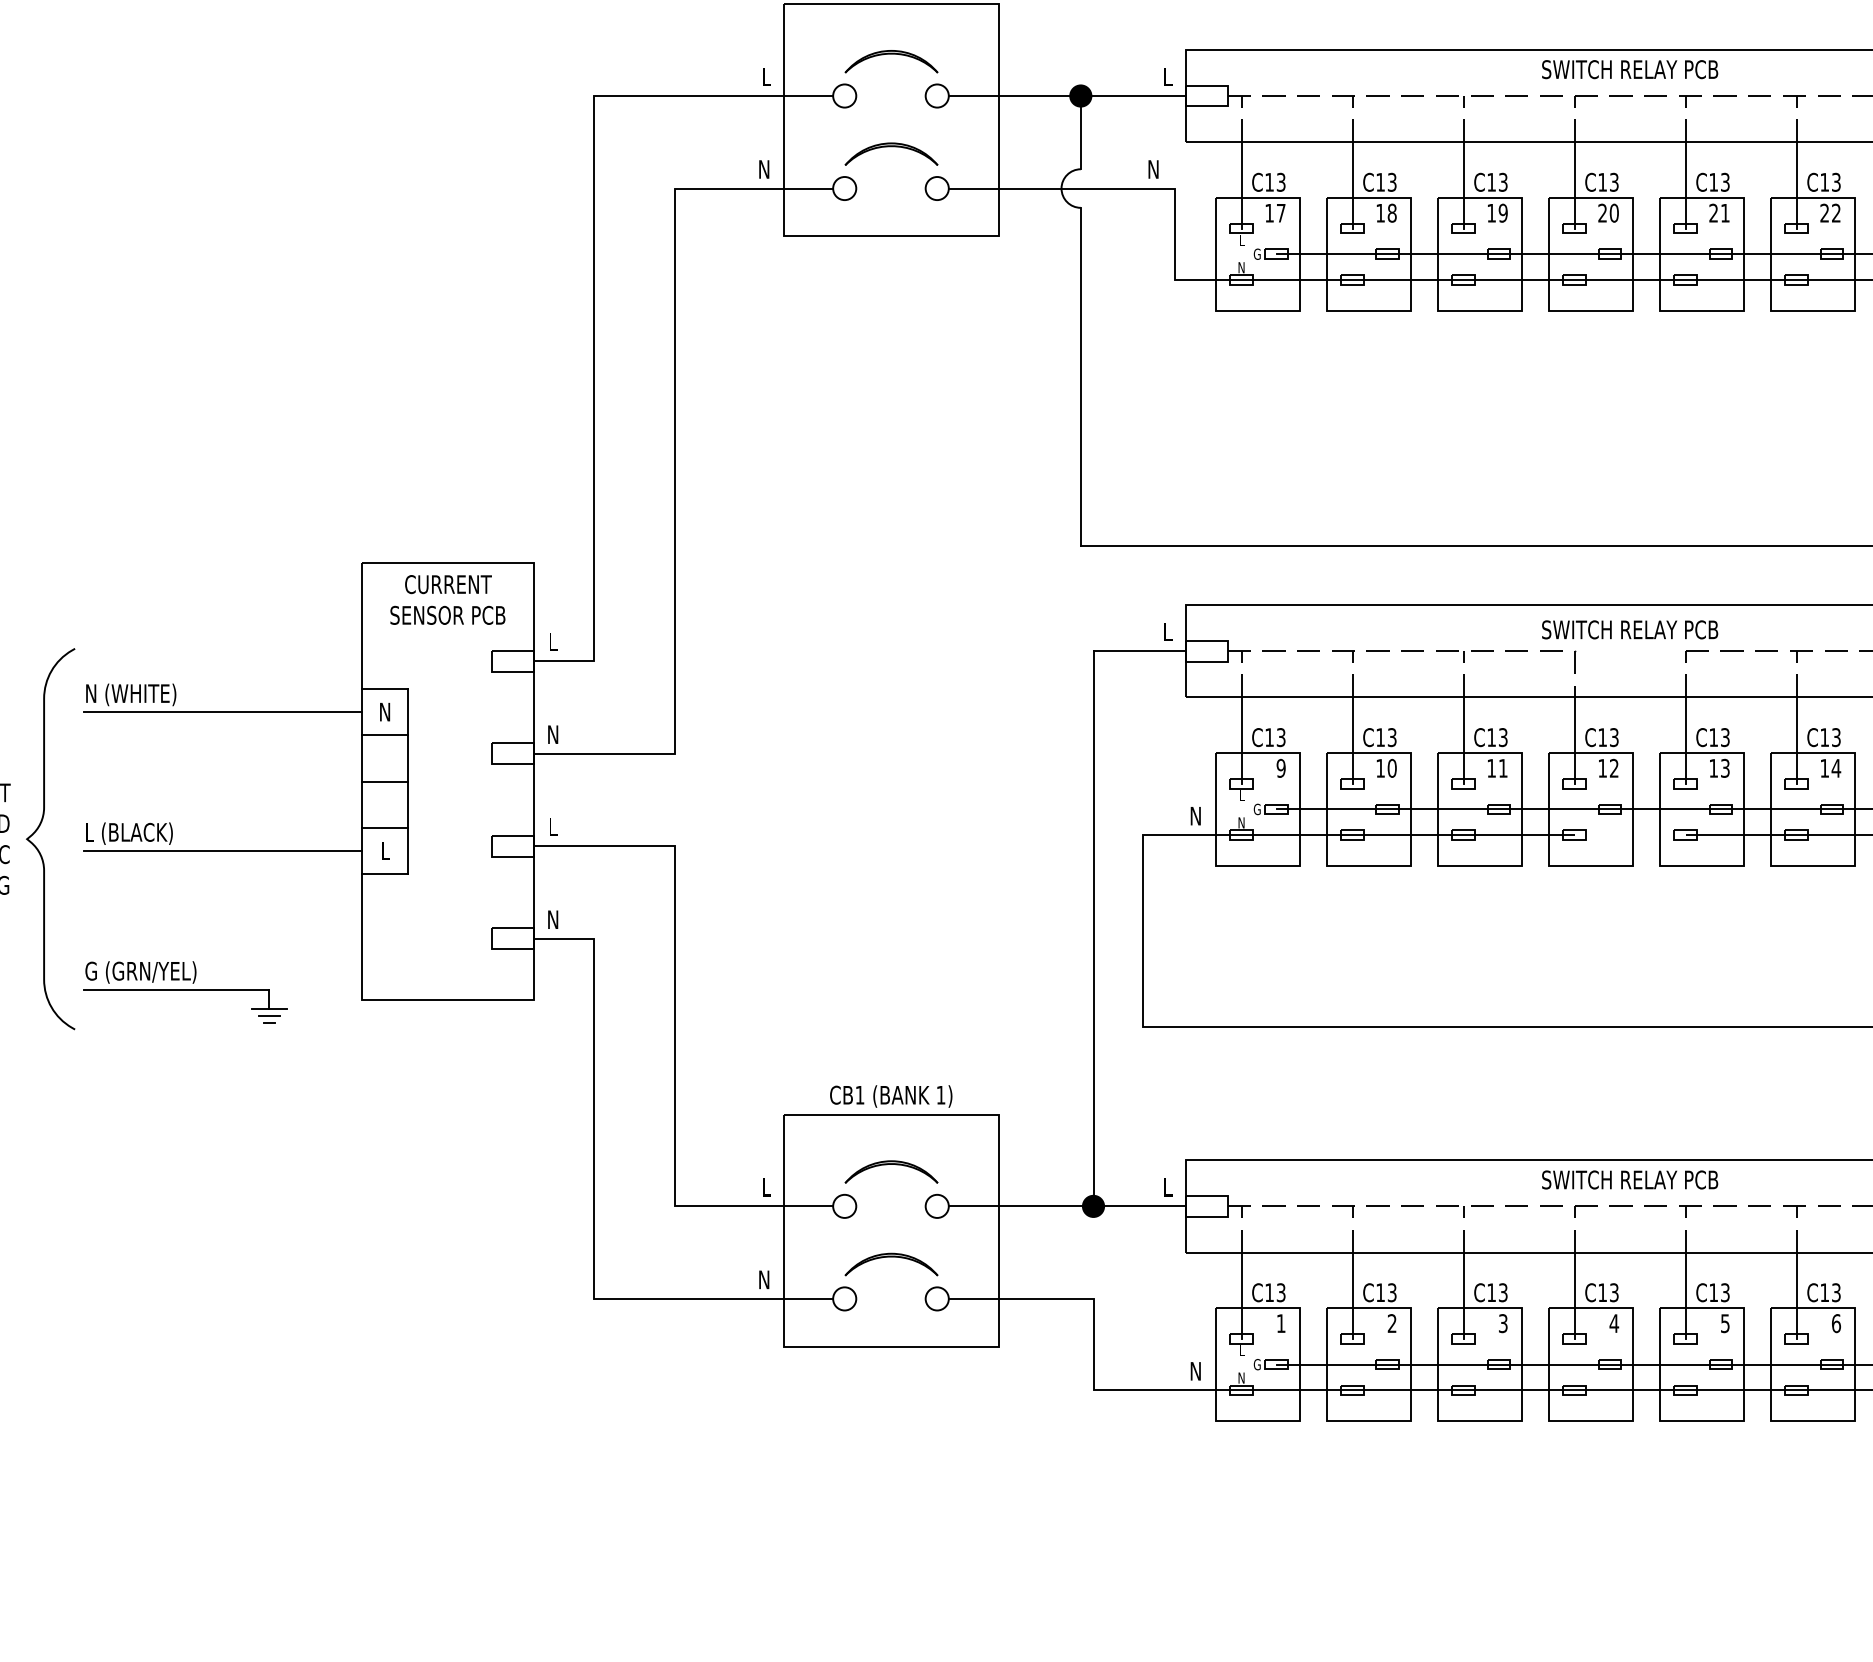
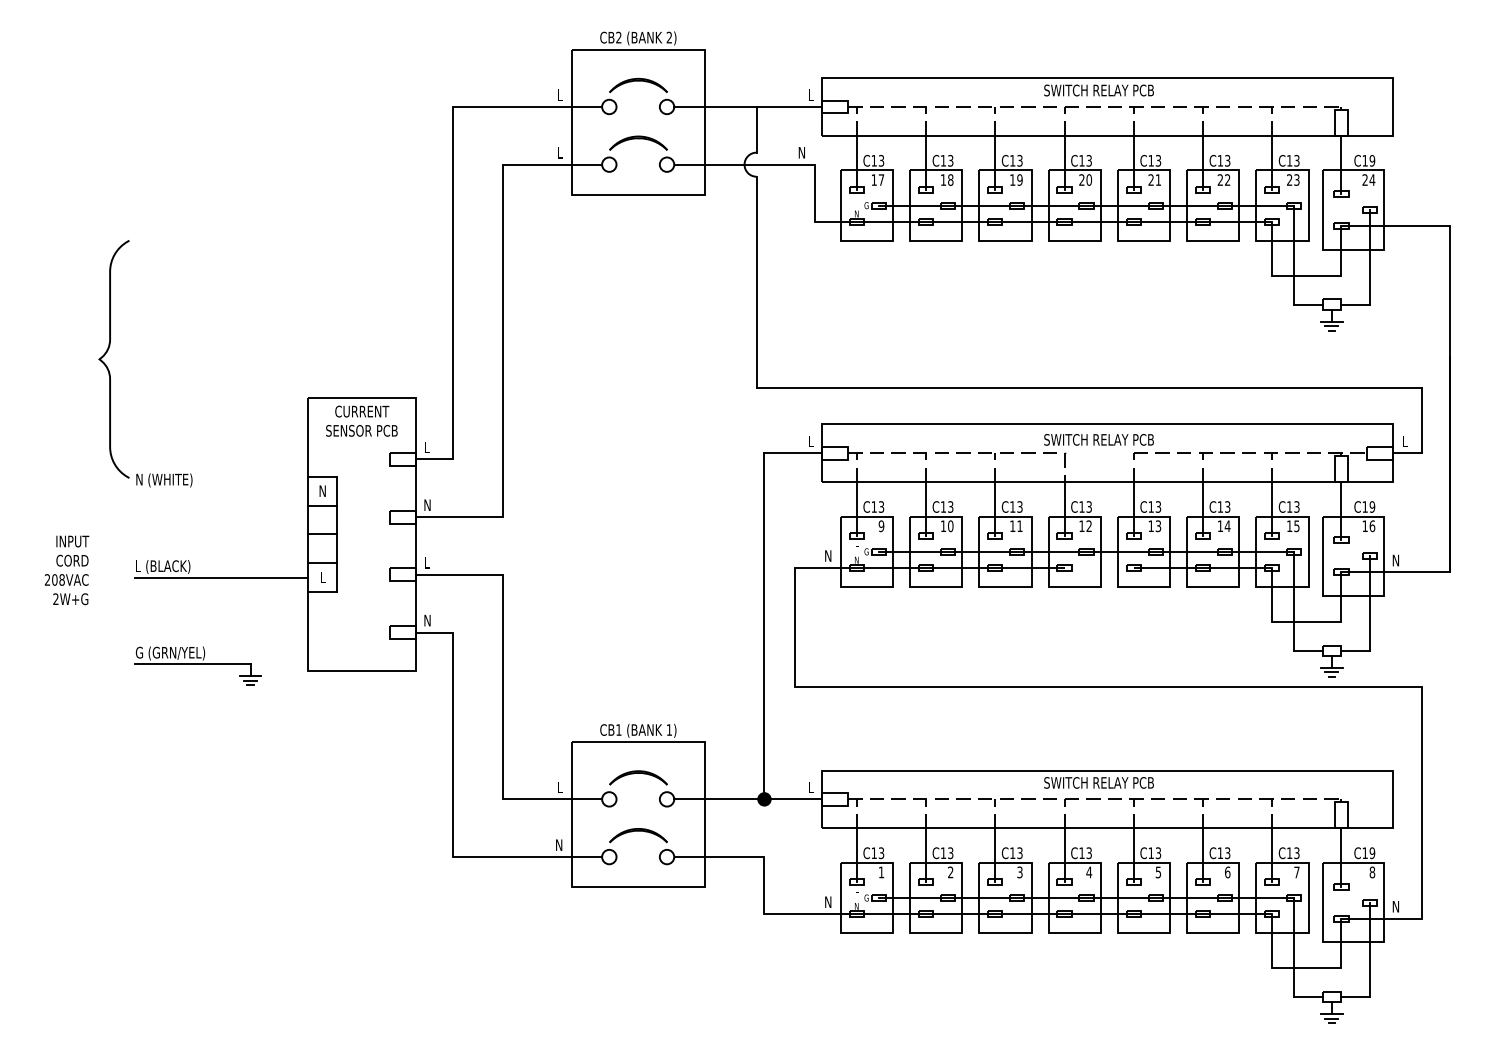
fill: (1080, 95) -> (756, 106), removed
text: (764, 169) -> (559, 152), N -> L
line: (222, 712) -> (221, 491), removed
curve: (38, 847) -> (106, 364), moved

